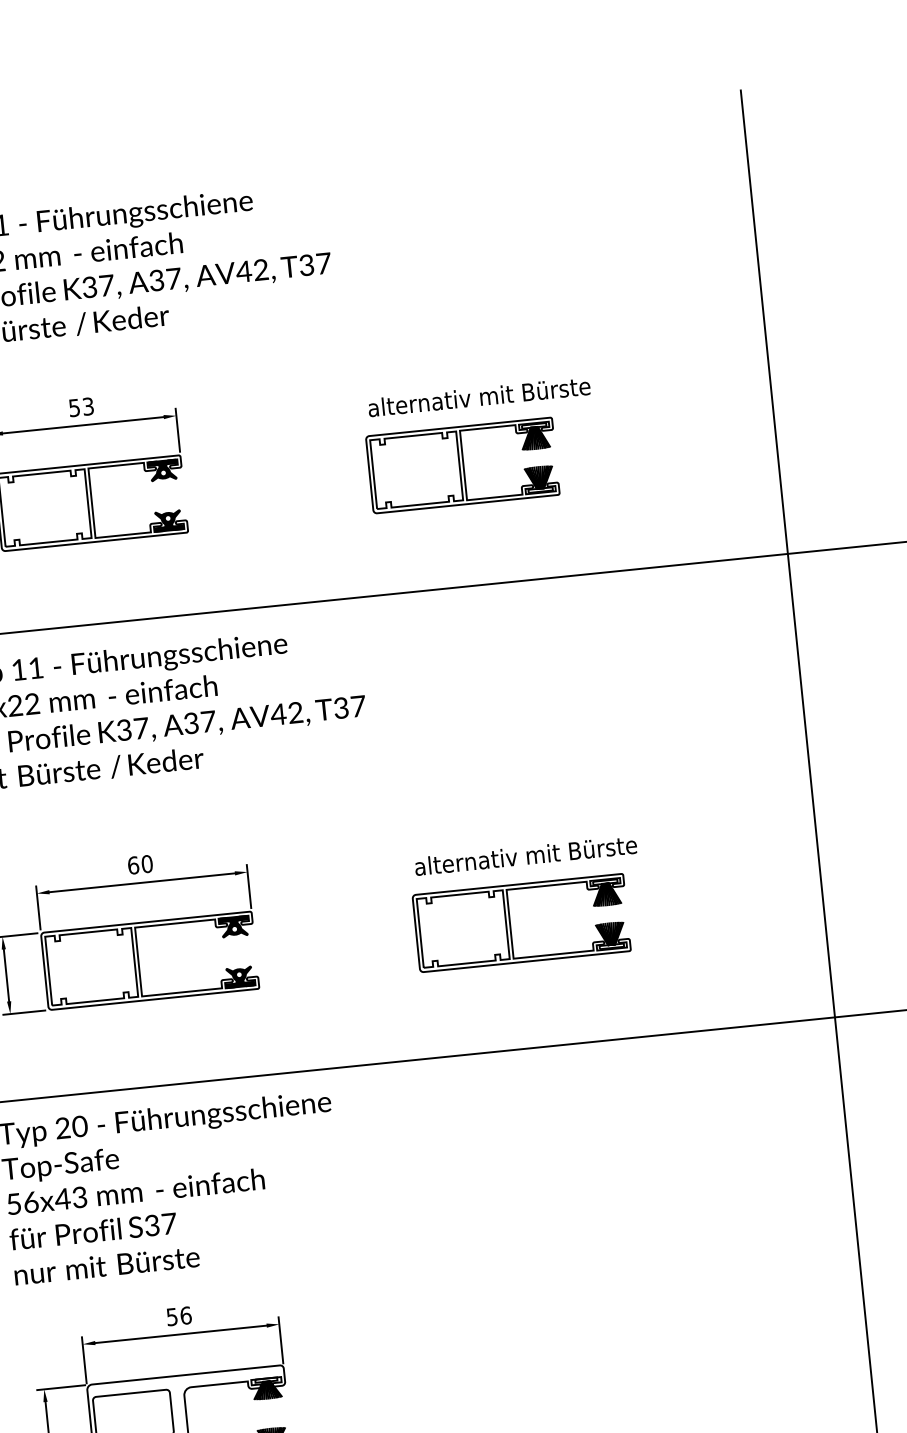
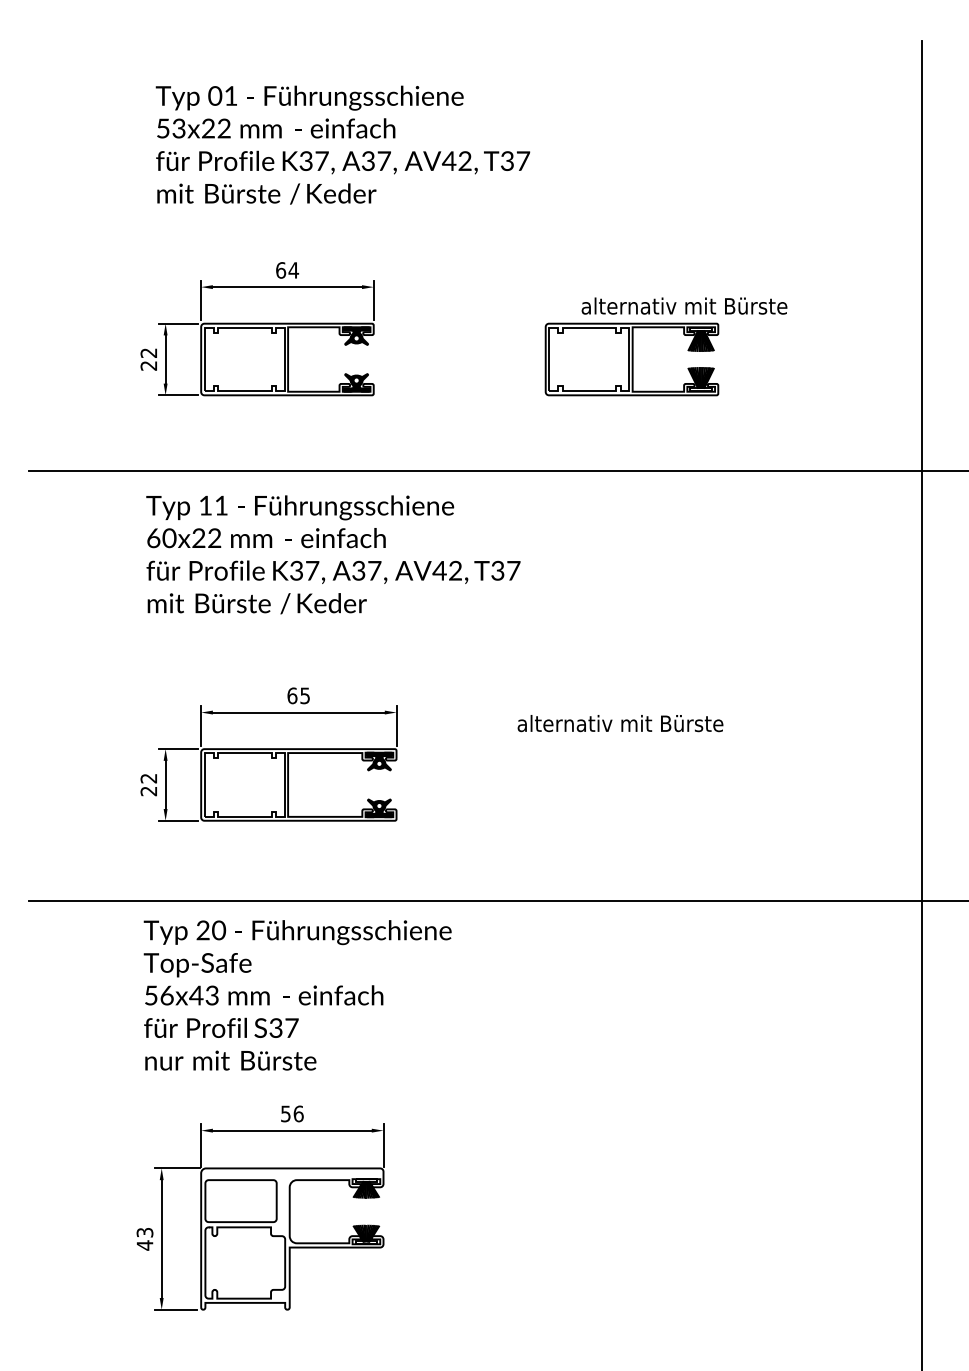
text: (479, 396) -> (684, 305), moved
text: (81, 407) -> (287, 270), 53 -> 64
text: (525, 855) -> (620, 723), moved
text: (147, 863) -> (305, 695), 60 -> 65
part: (510, 923) -> (633, 784), removed

